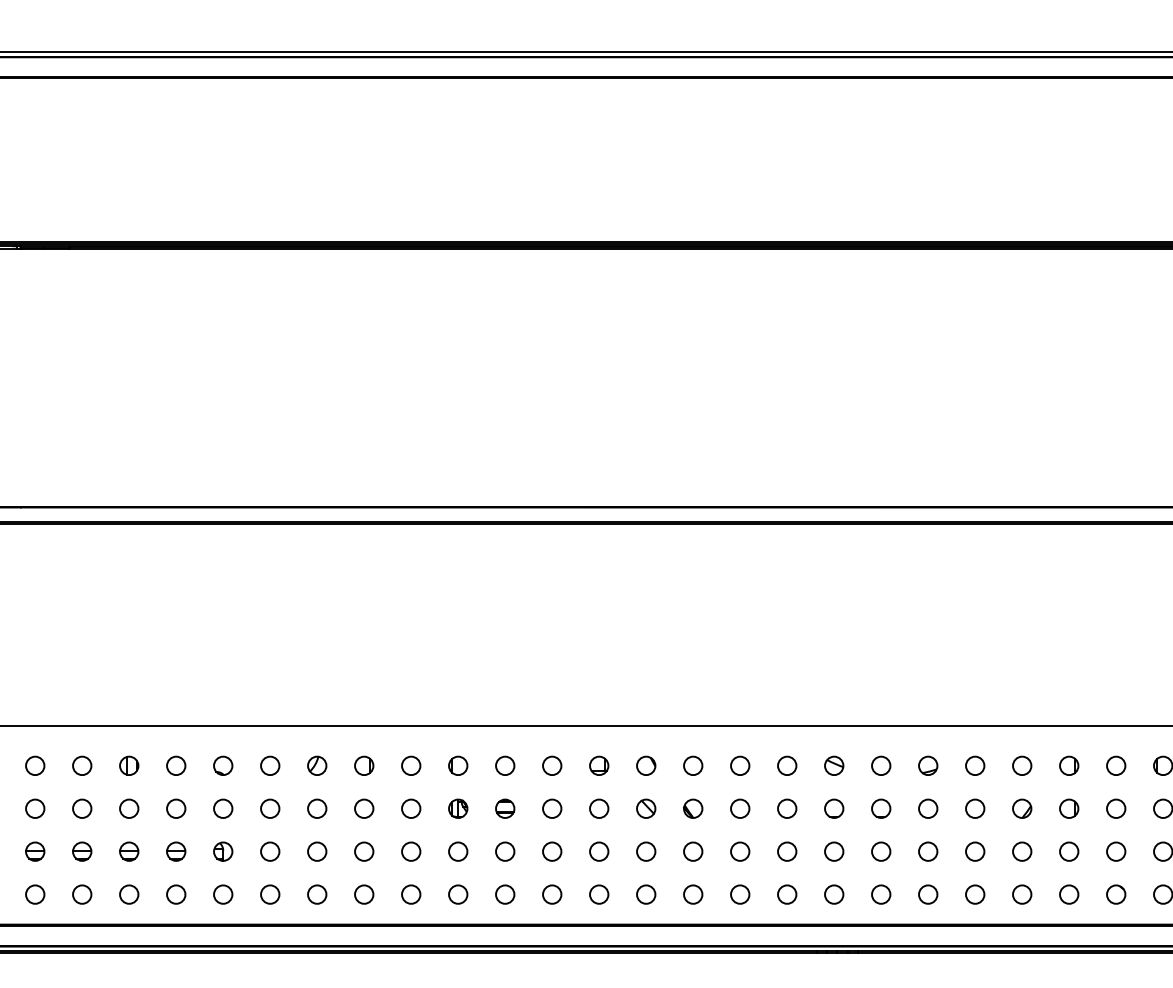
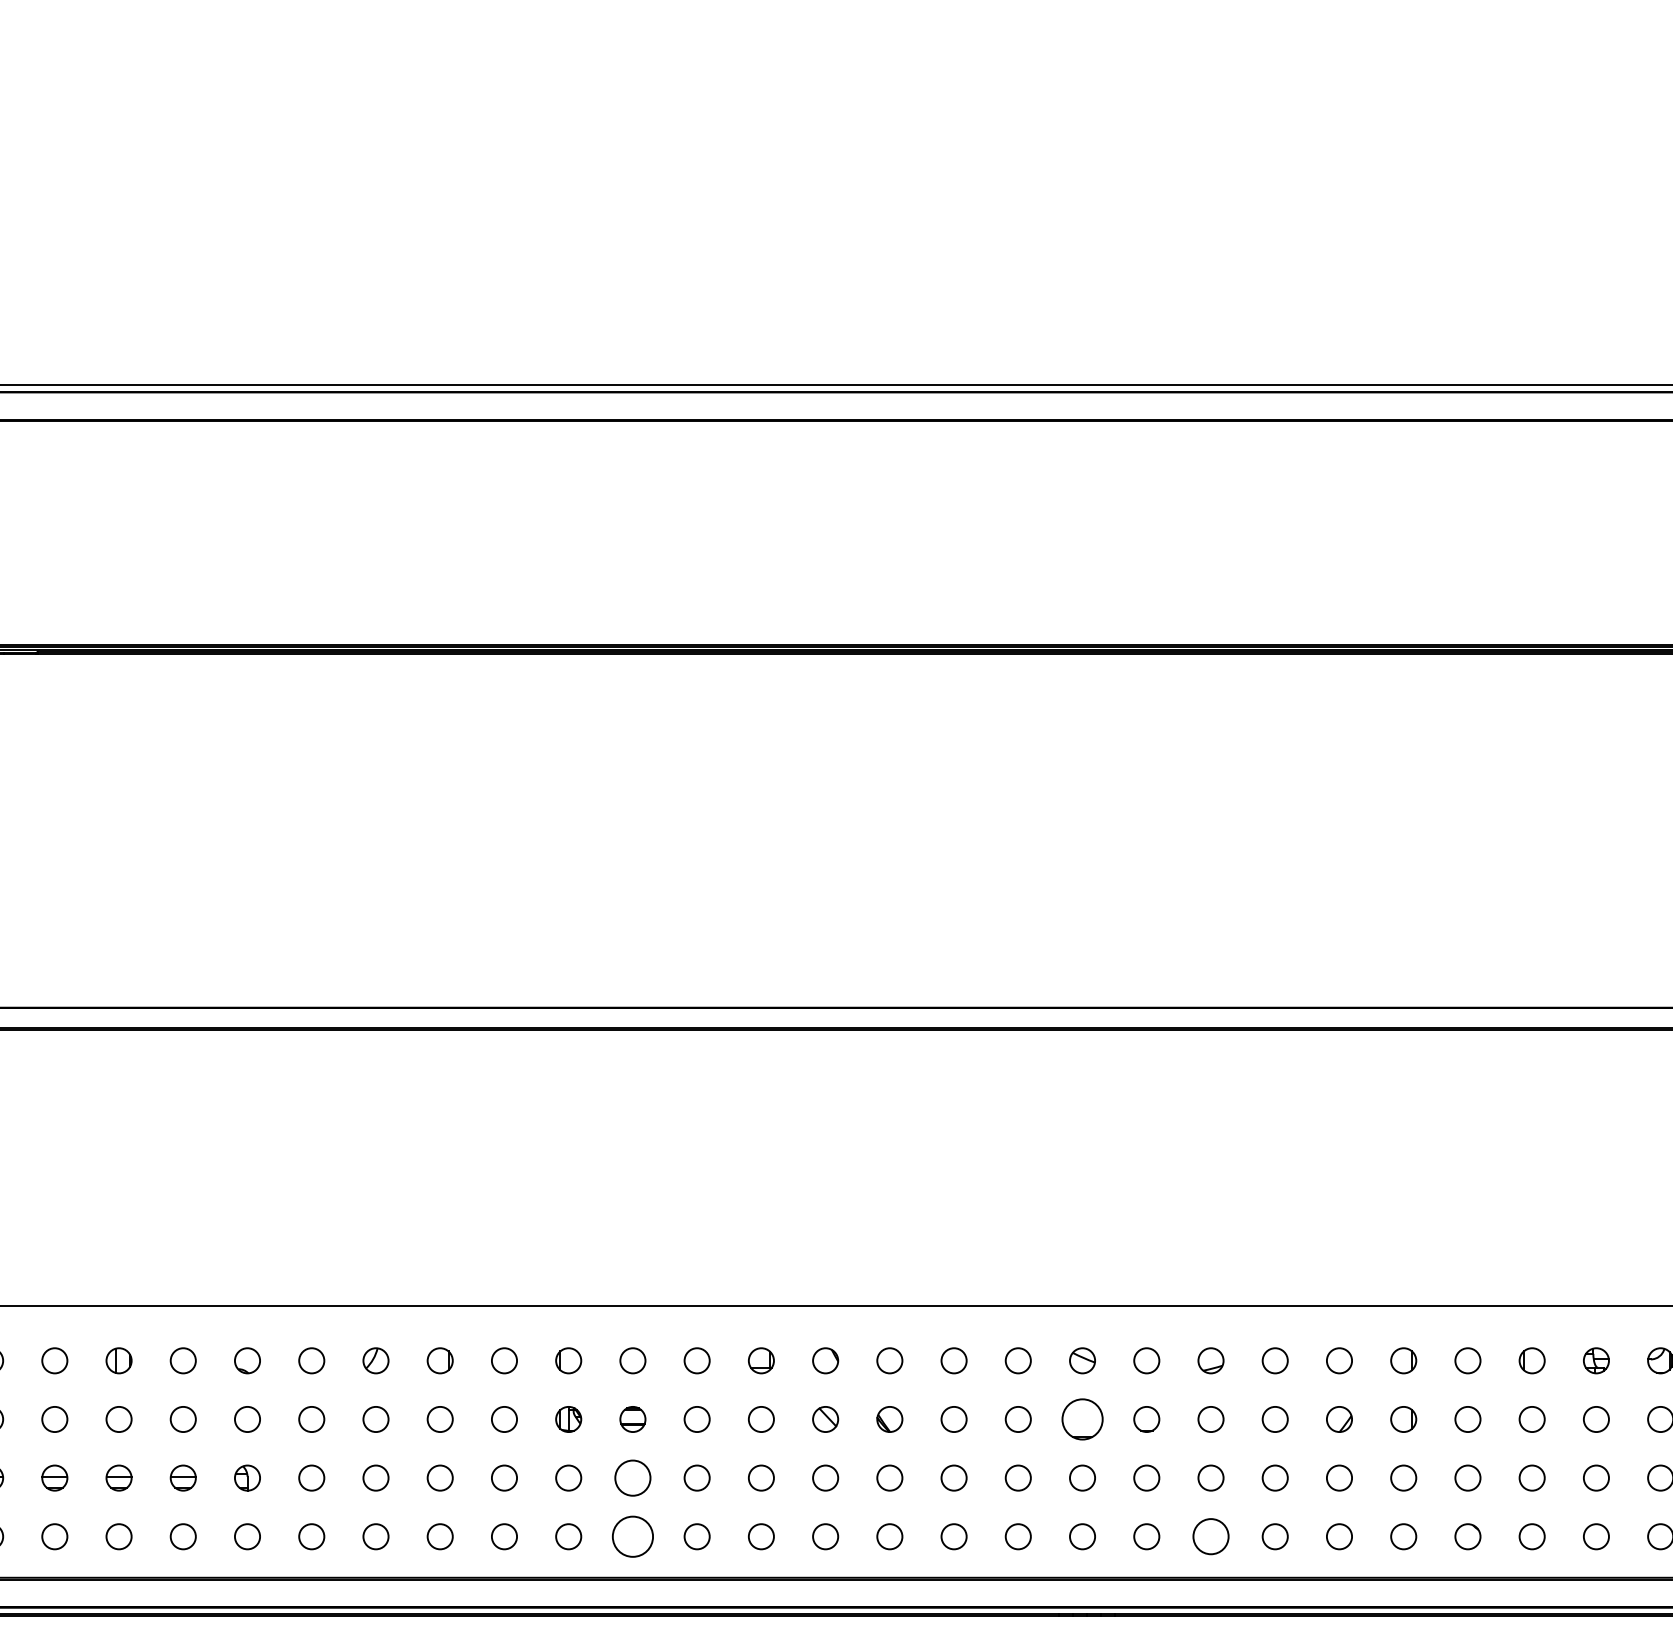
circle: (834, 808) -> (1082, 1419), size x1.6
circle: (504, 851) -> (632, 1477), size x1.4
circle: (504, 894) -> (632, 1536), size x1.6
circle: (927, 894) -> (1210, 1536), size x1.4

